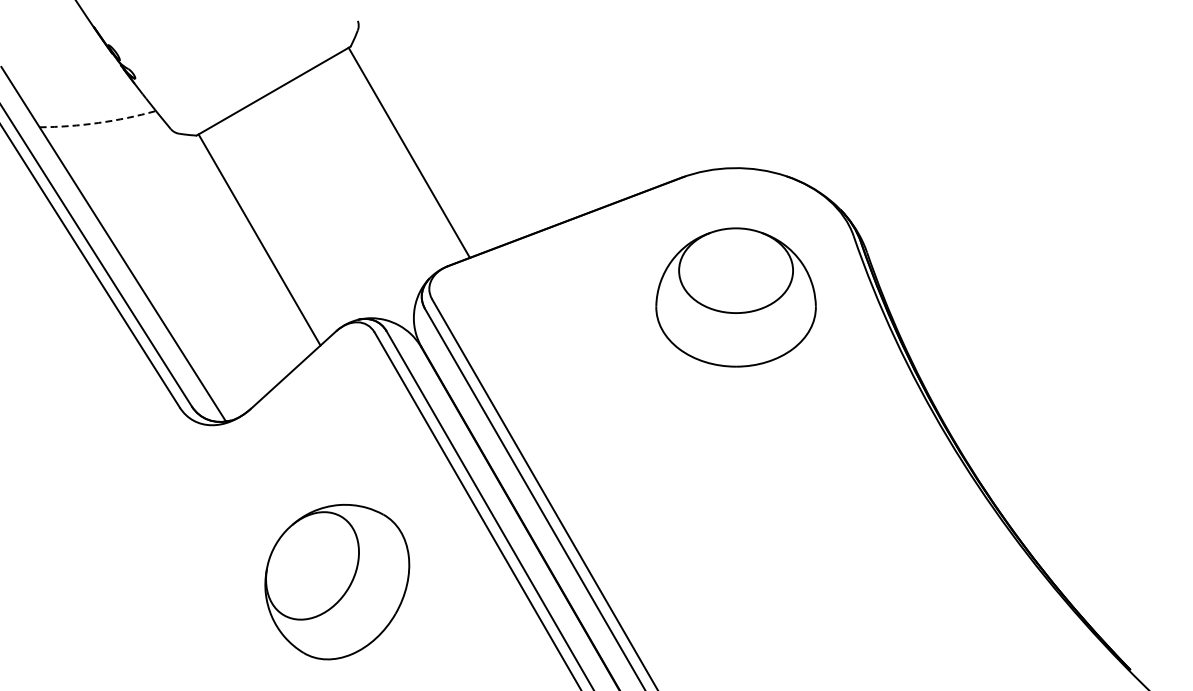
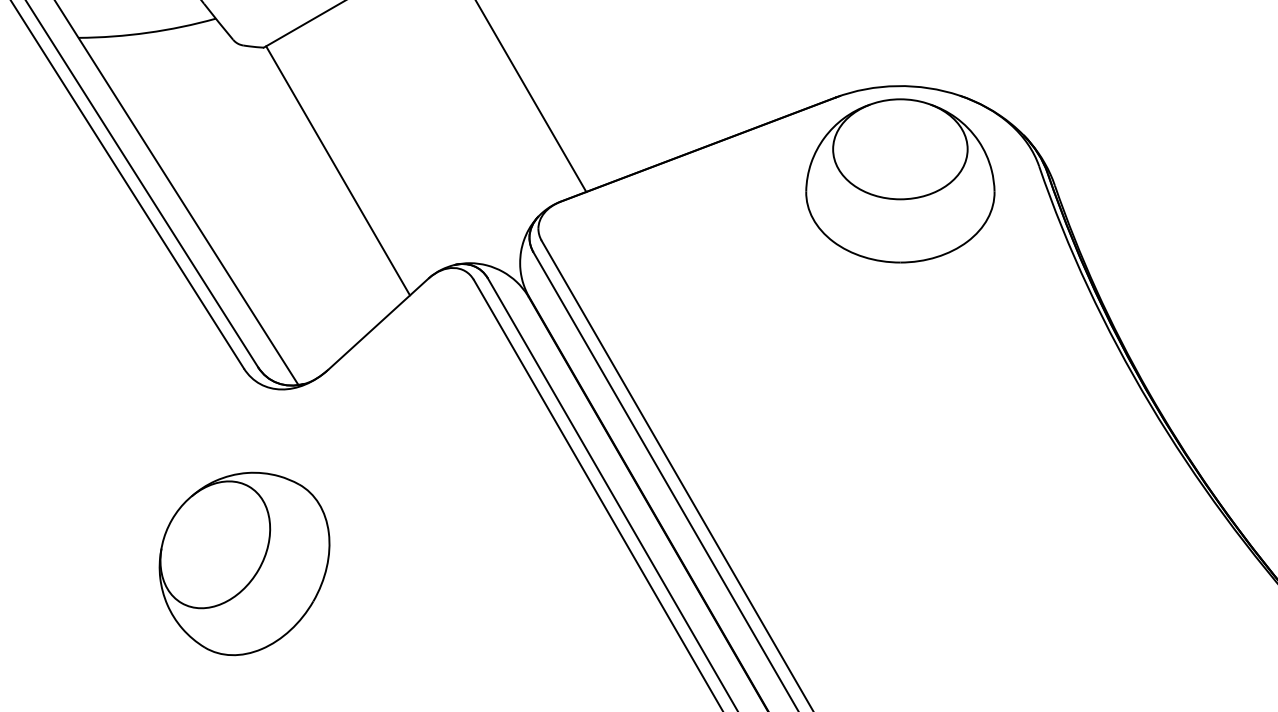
arc: (98, 123) -> (148, 33), dashed -> solid
part: (735, 297) -> (899, 180), moved
part: (337, 582) -> (244, 564), moved

